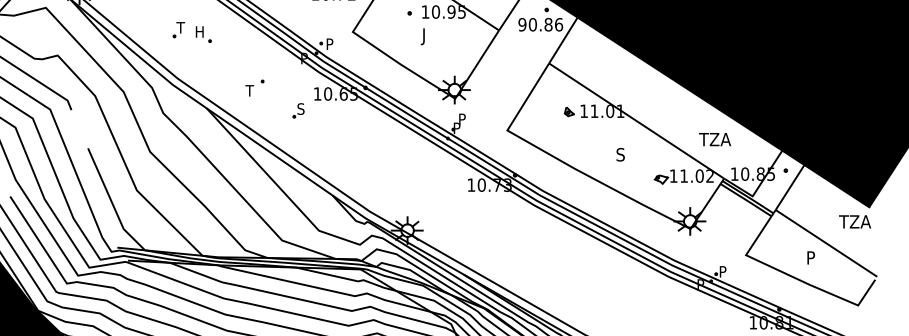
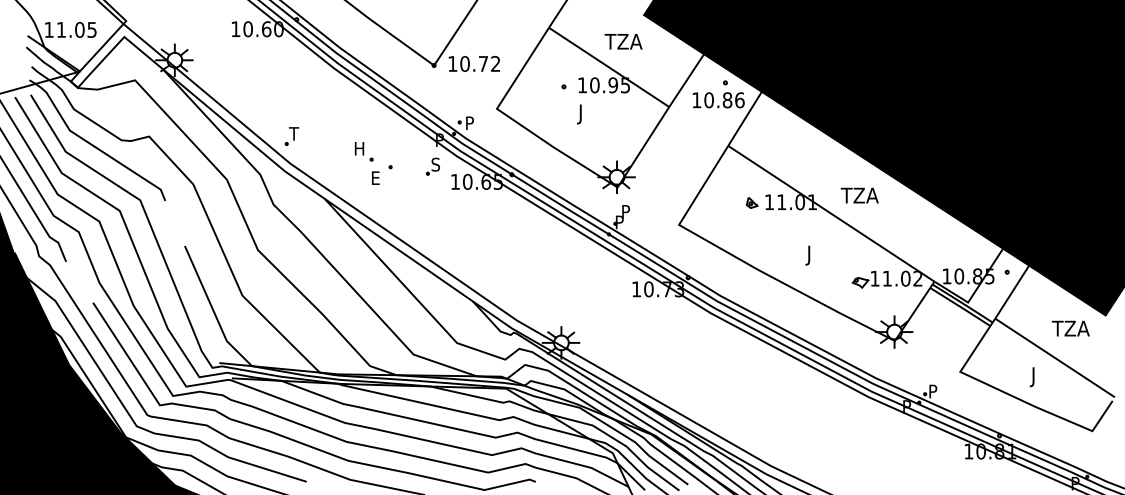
text: (522, 24) -> (696, 100), 90.86 -> 10.86
part: (178, 30) -> (291, 136), moved
part: (203, 34) -> (363, 151), moved
text: (249, 90) -> (375, 177), T -> E
part: (298, 110) -> (432, 166), moved
text: (714, 139) -> (859, 195), moved
text: (619, 156) -> (811, 255), S -> J
text: (854, 221) -> (1070, 328), moved
text: (809, 259) -> (1035, 377), P -> J

